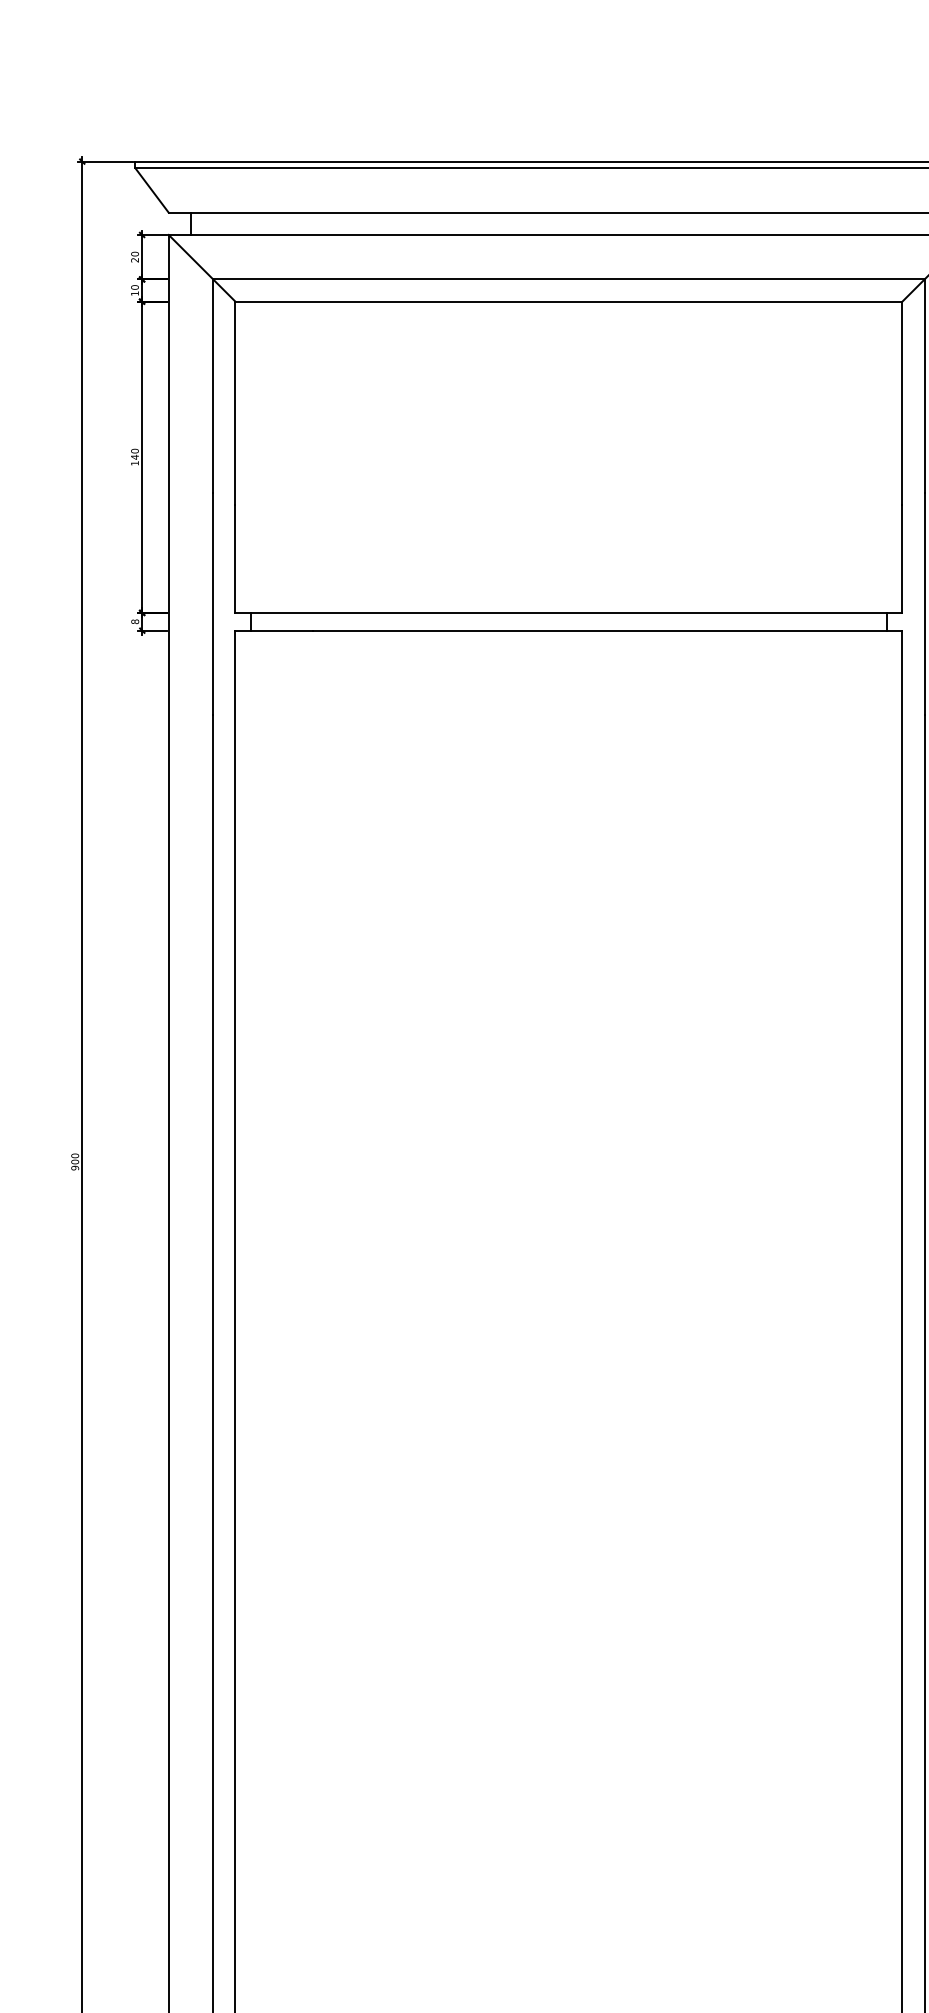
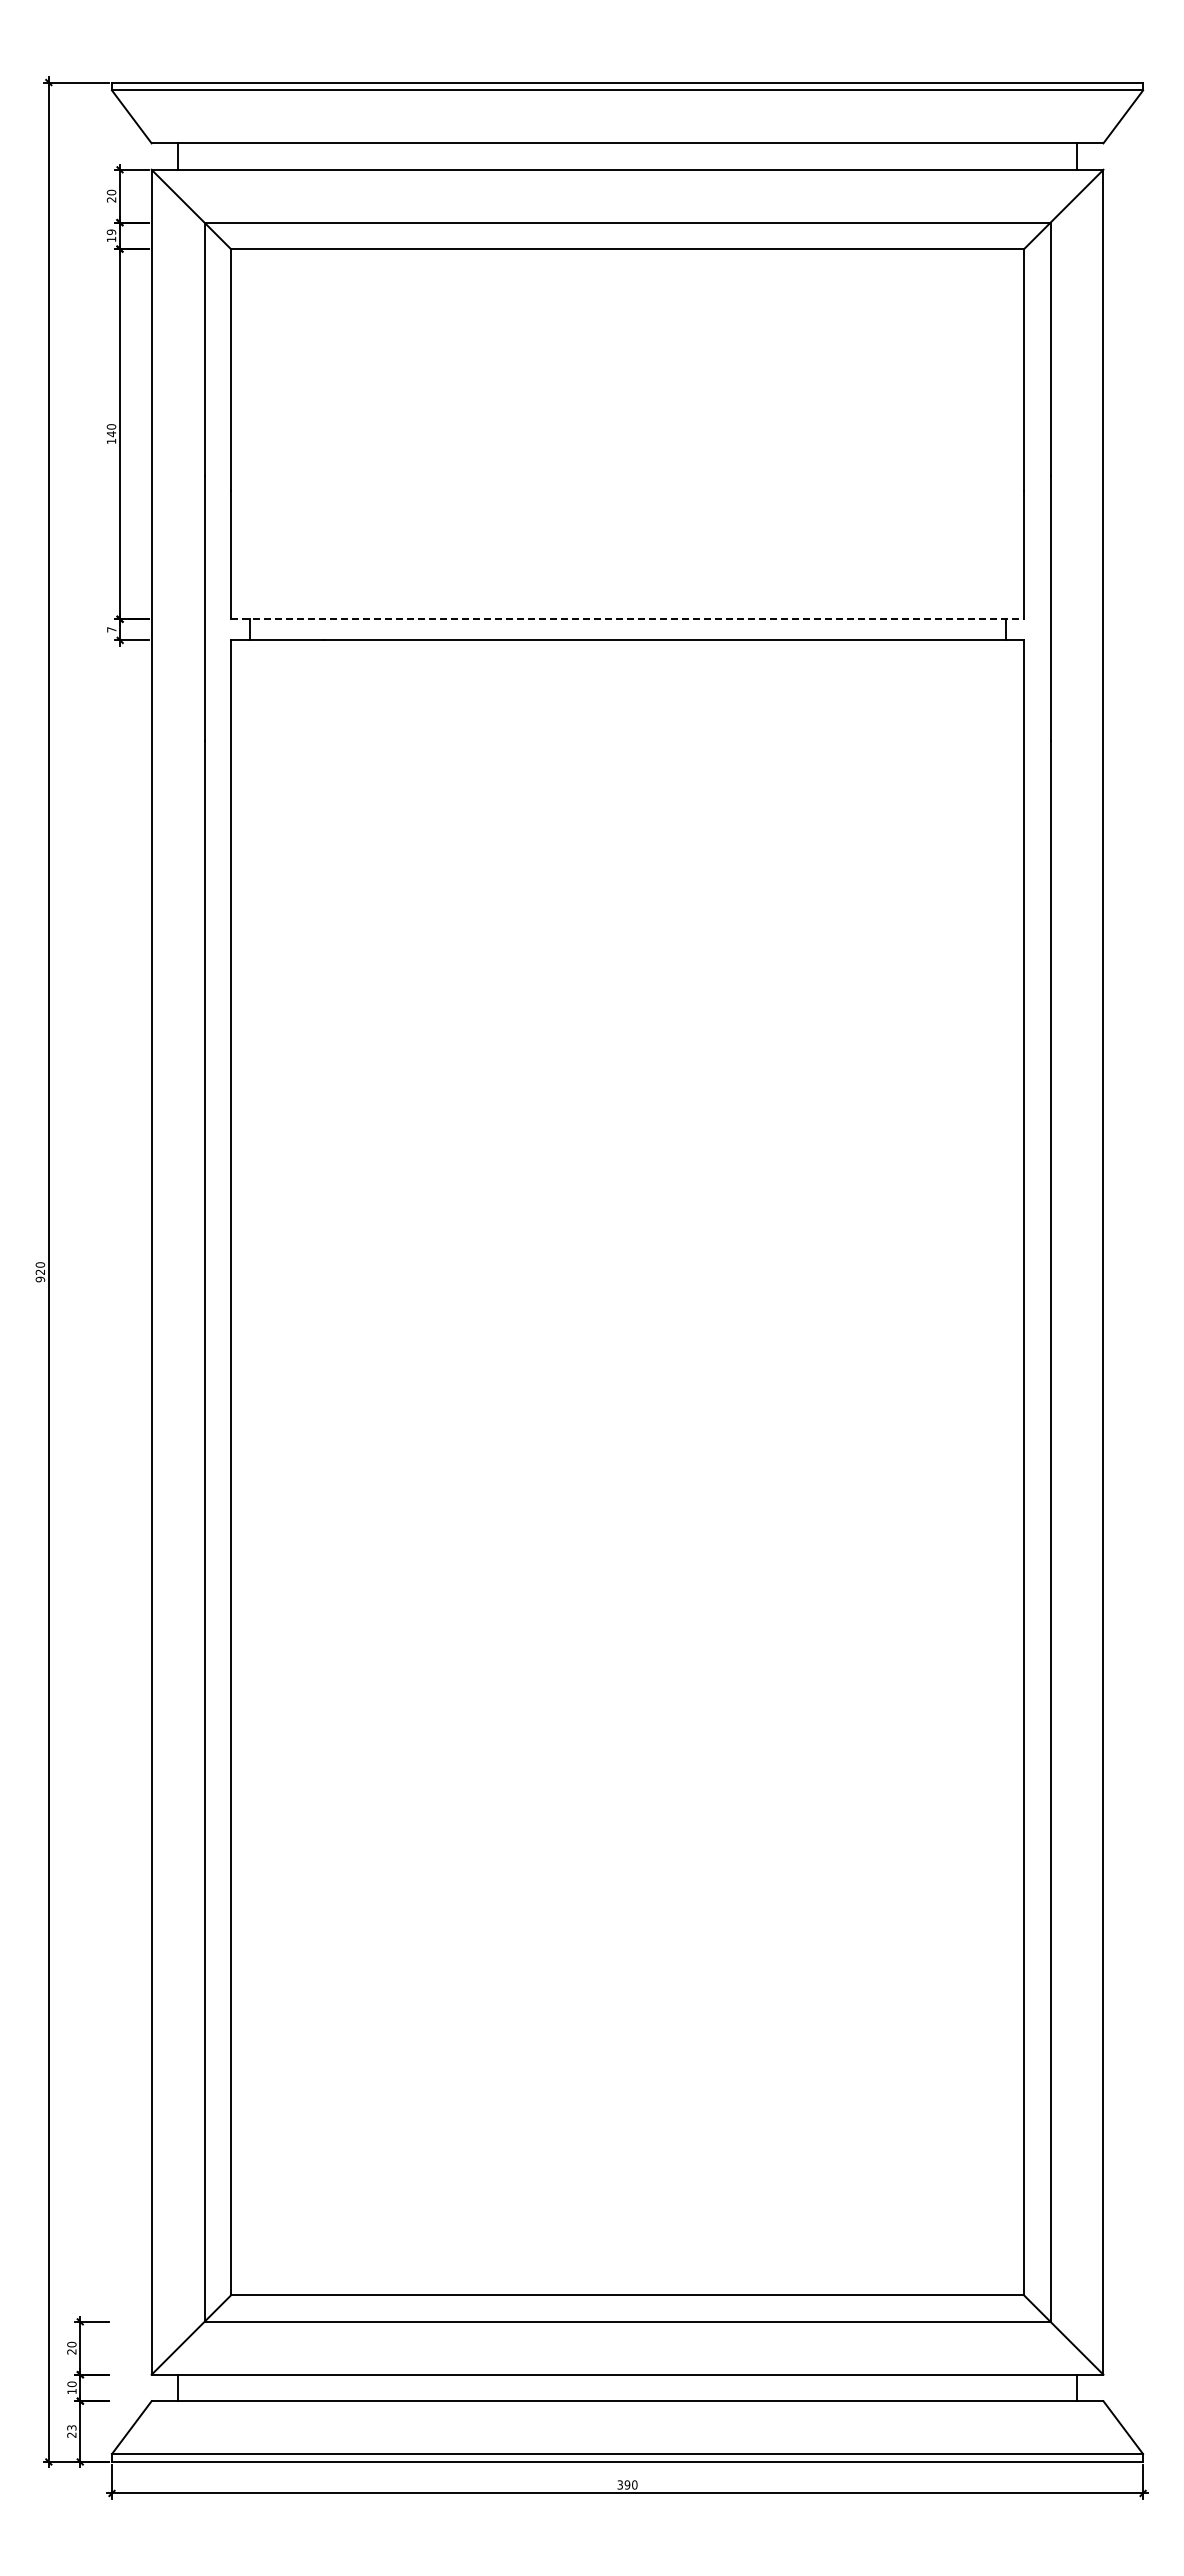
text: (134, 287) -> (111, 232), 10 -> 19
line: (568, 613) -> (627, 619), solid -> dashed
text: (134, 621) -> (111, 629), 8 -> 7
text: (75, 1162) -> (40, 1272), 900 -> 920

